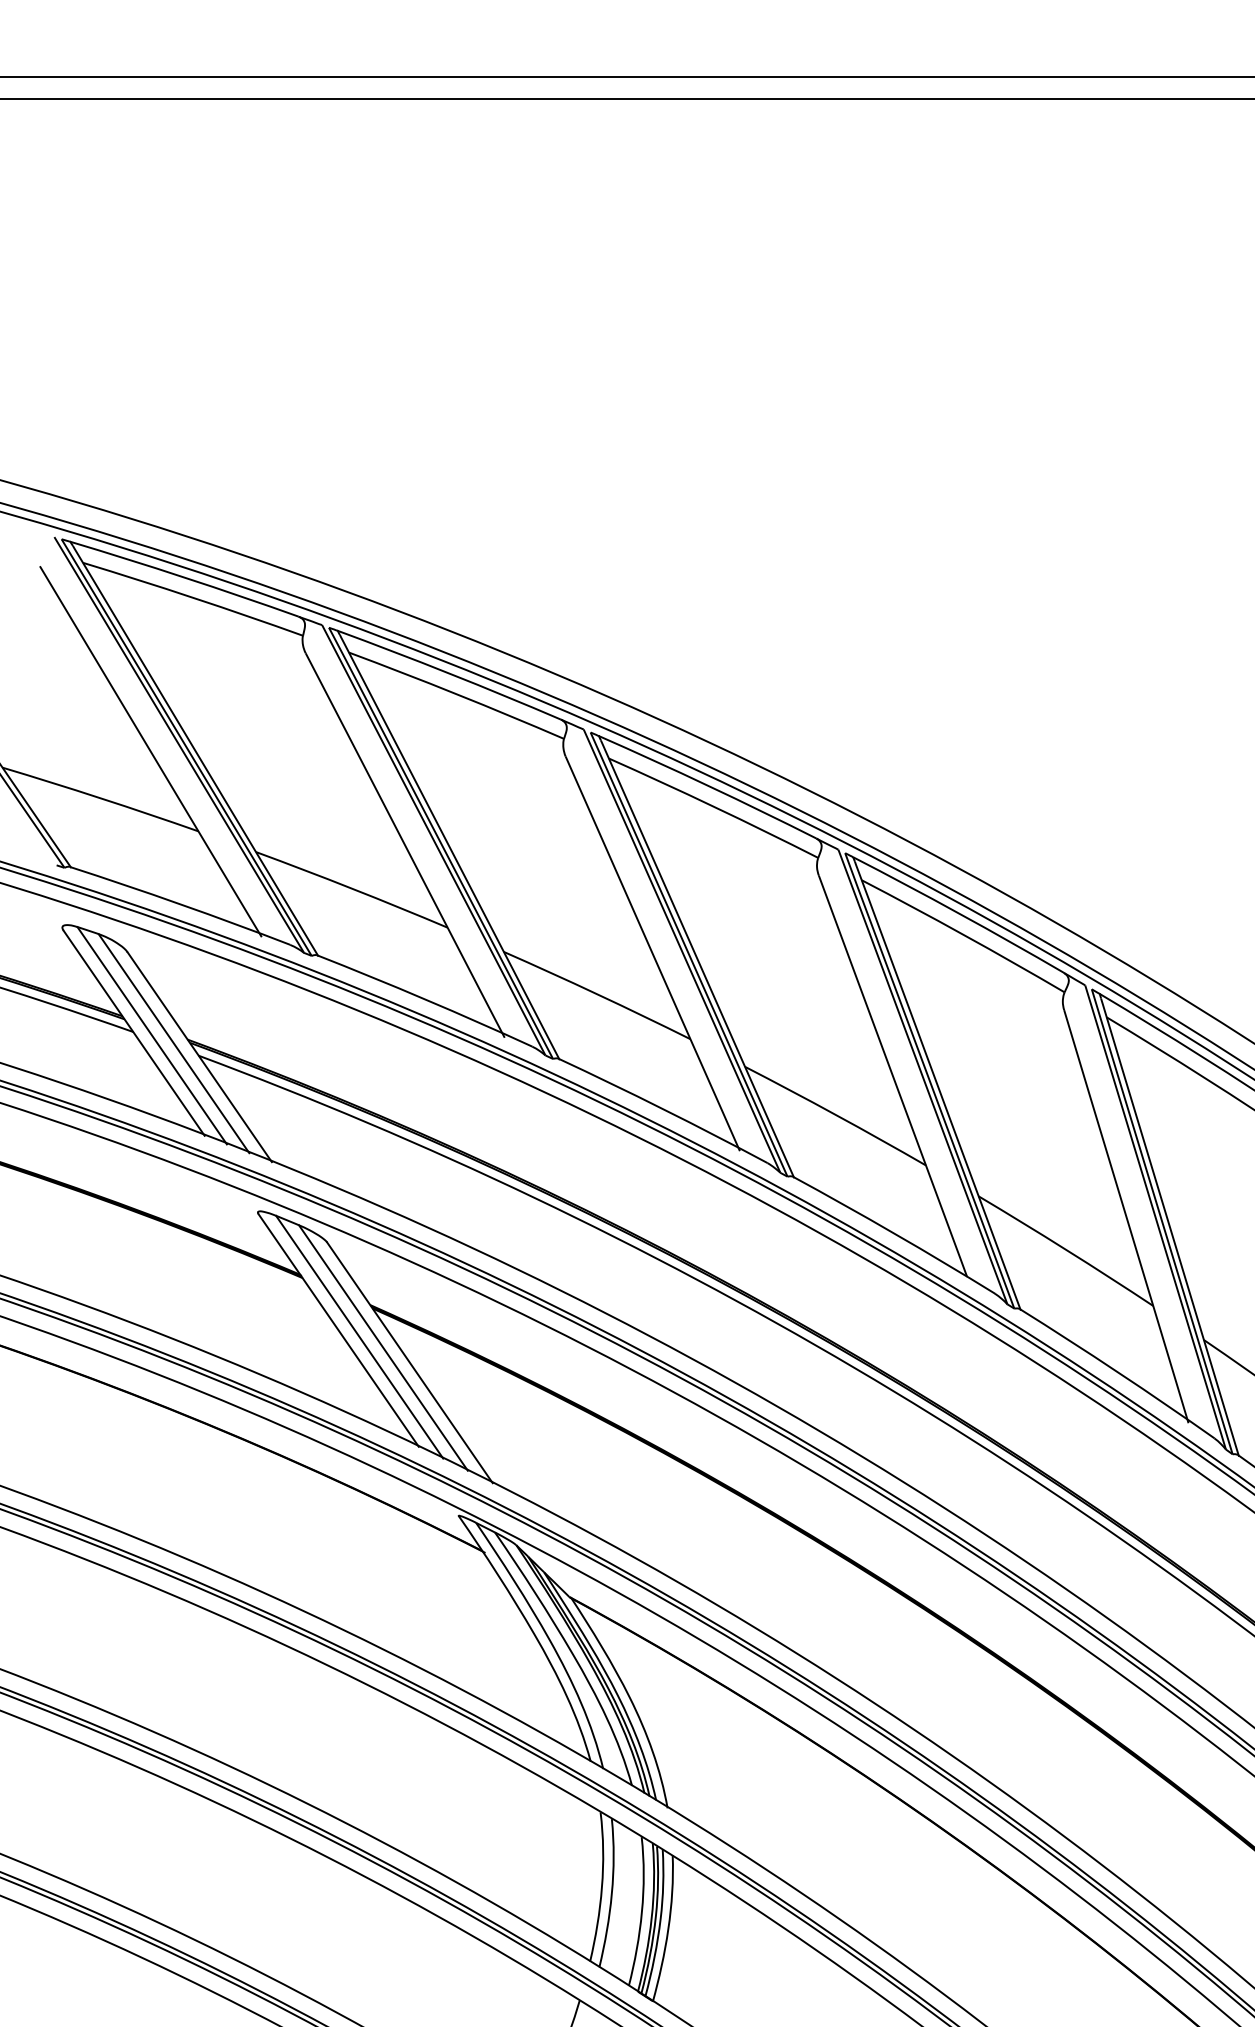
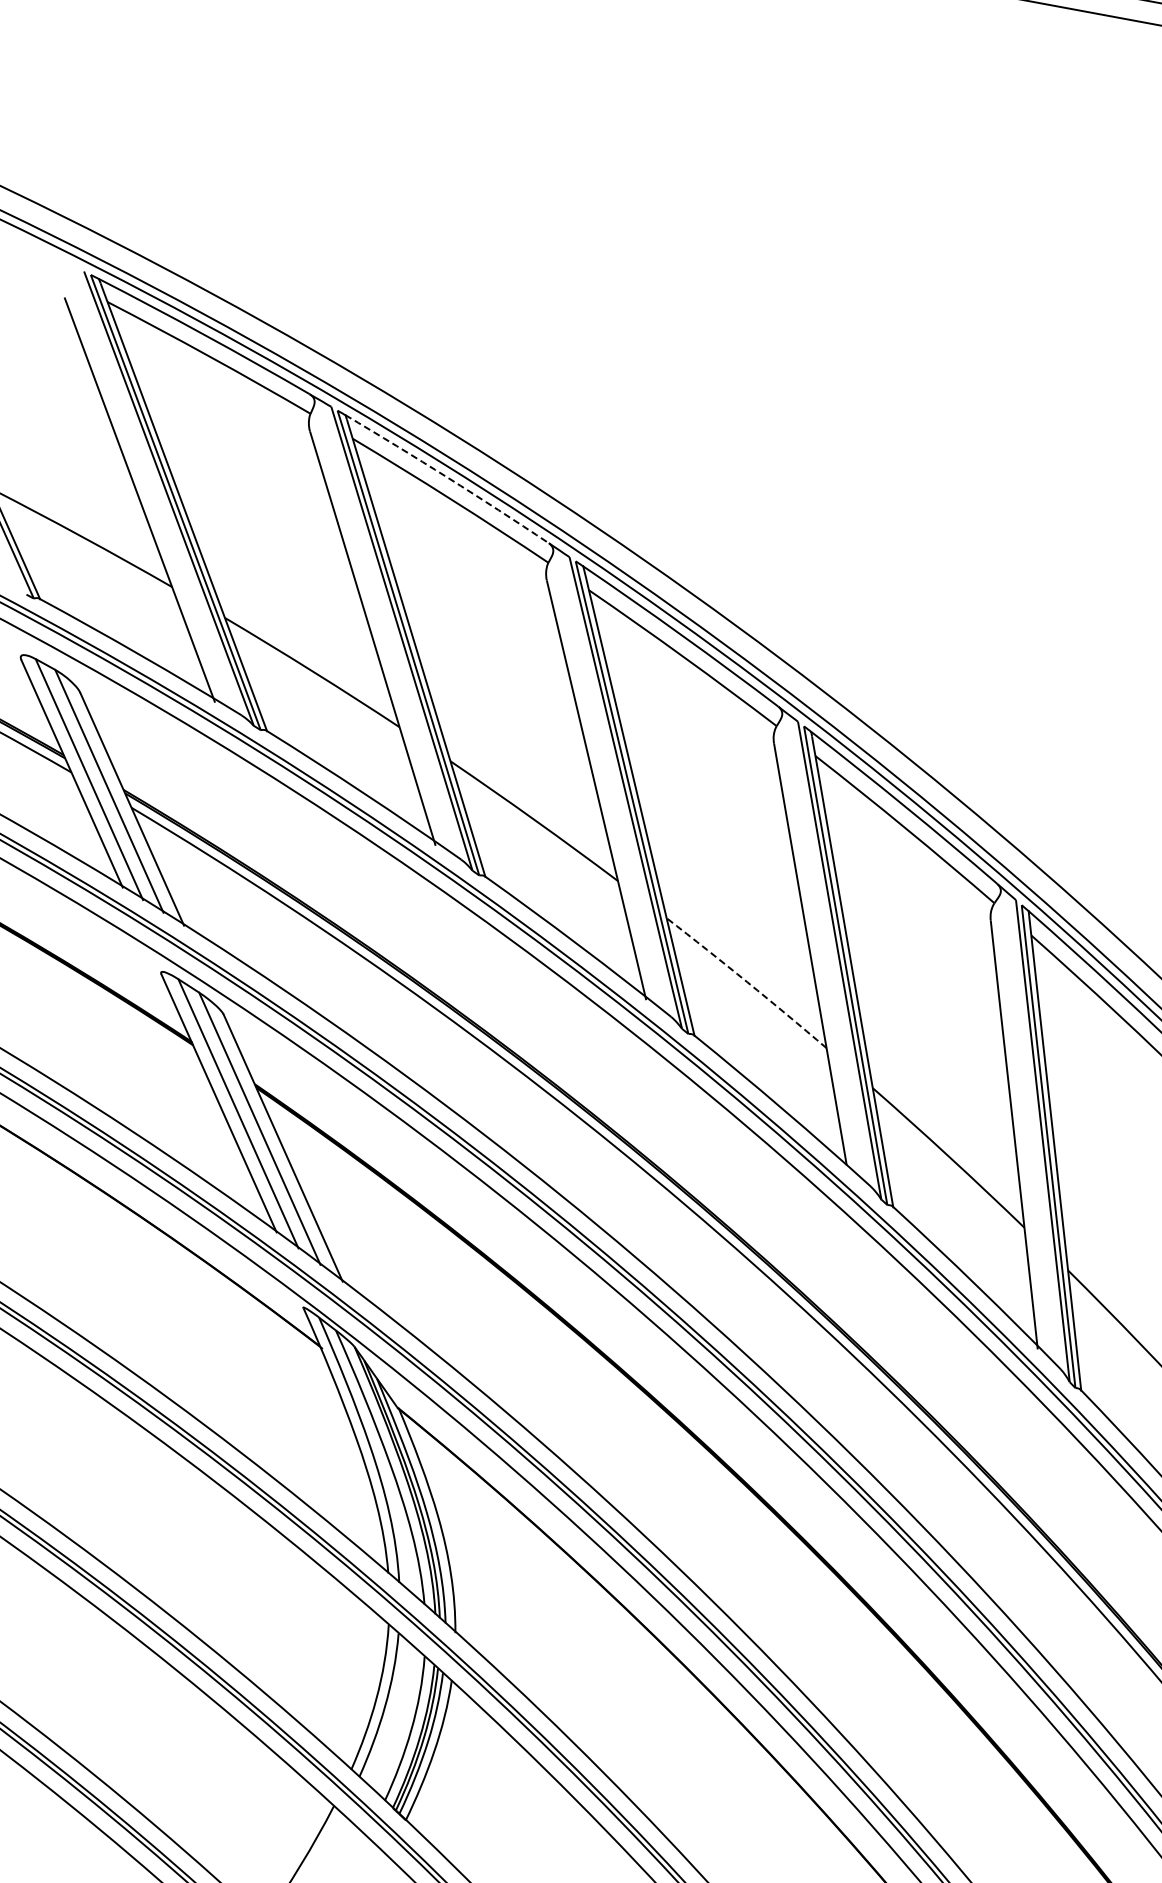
arc: (449, 673) -> (447, 477), solid -> dashed
arc: (836, 1115) -> (747, 982), solid -> dashed

